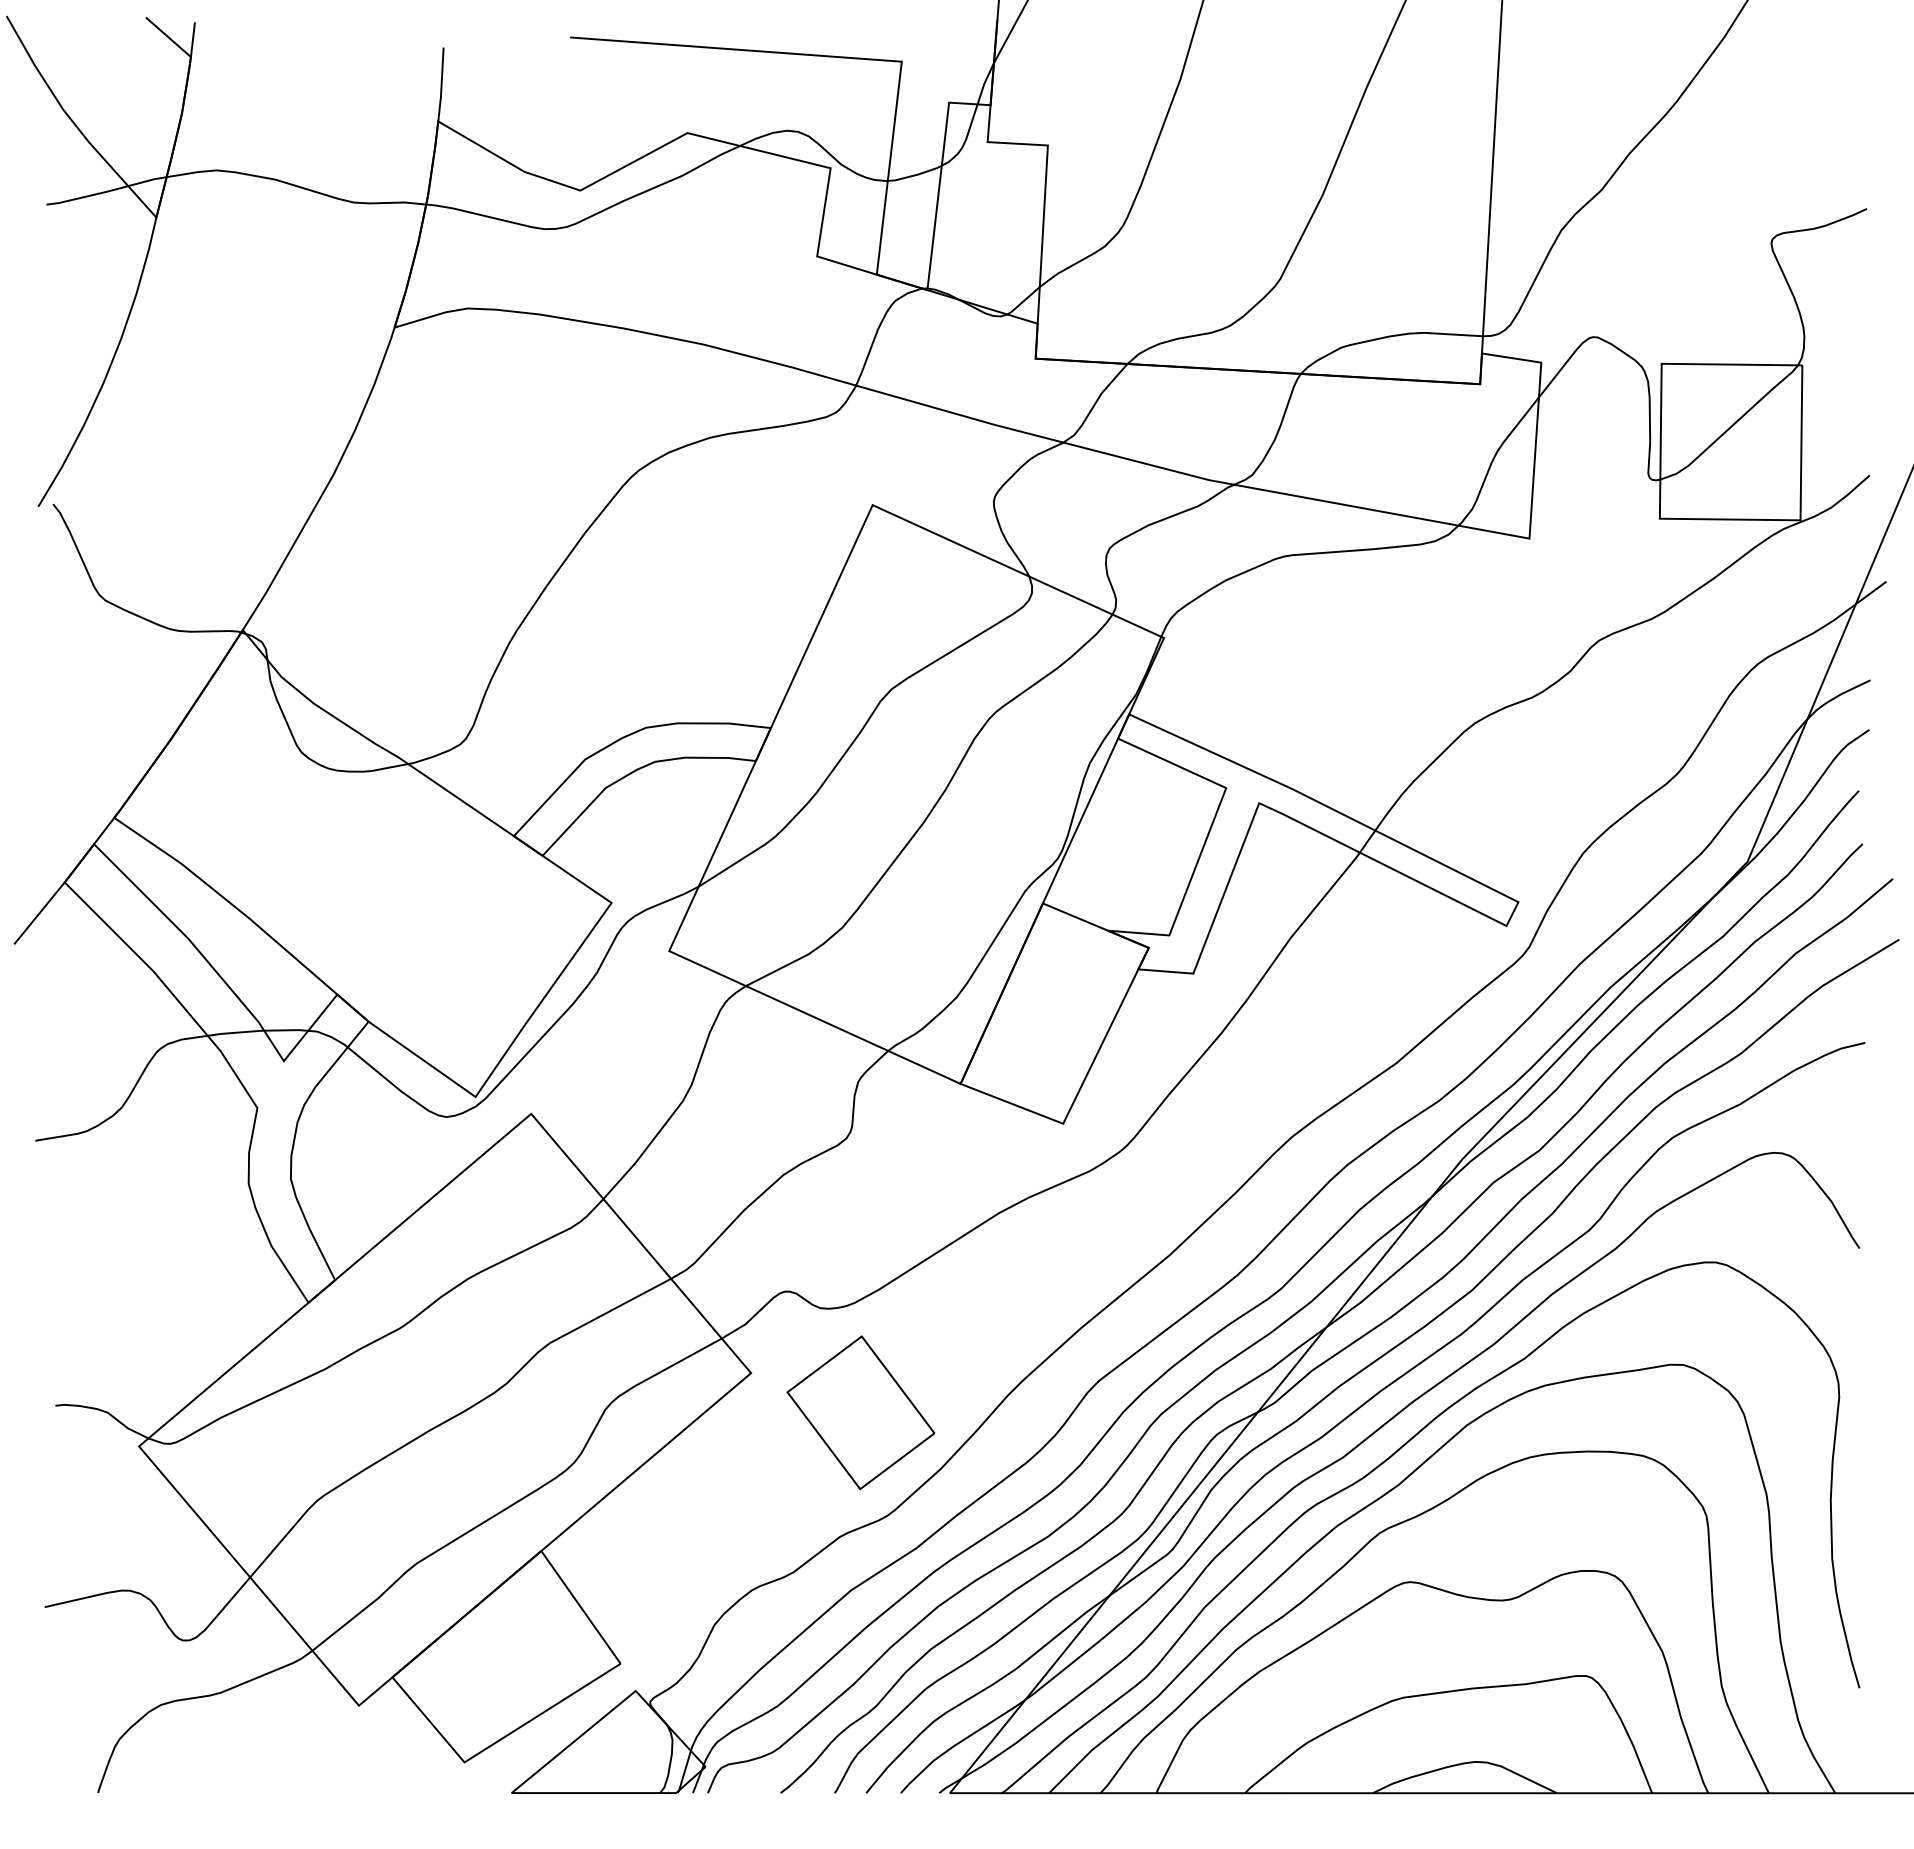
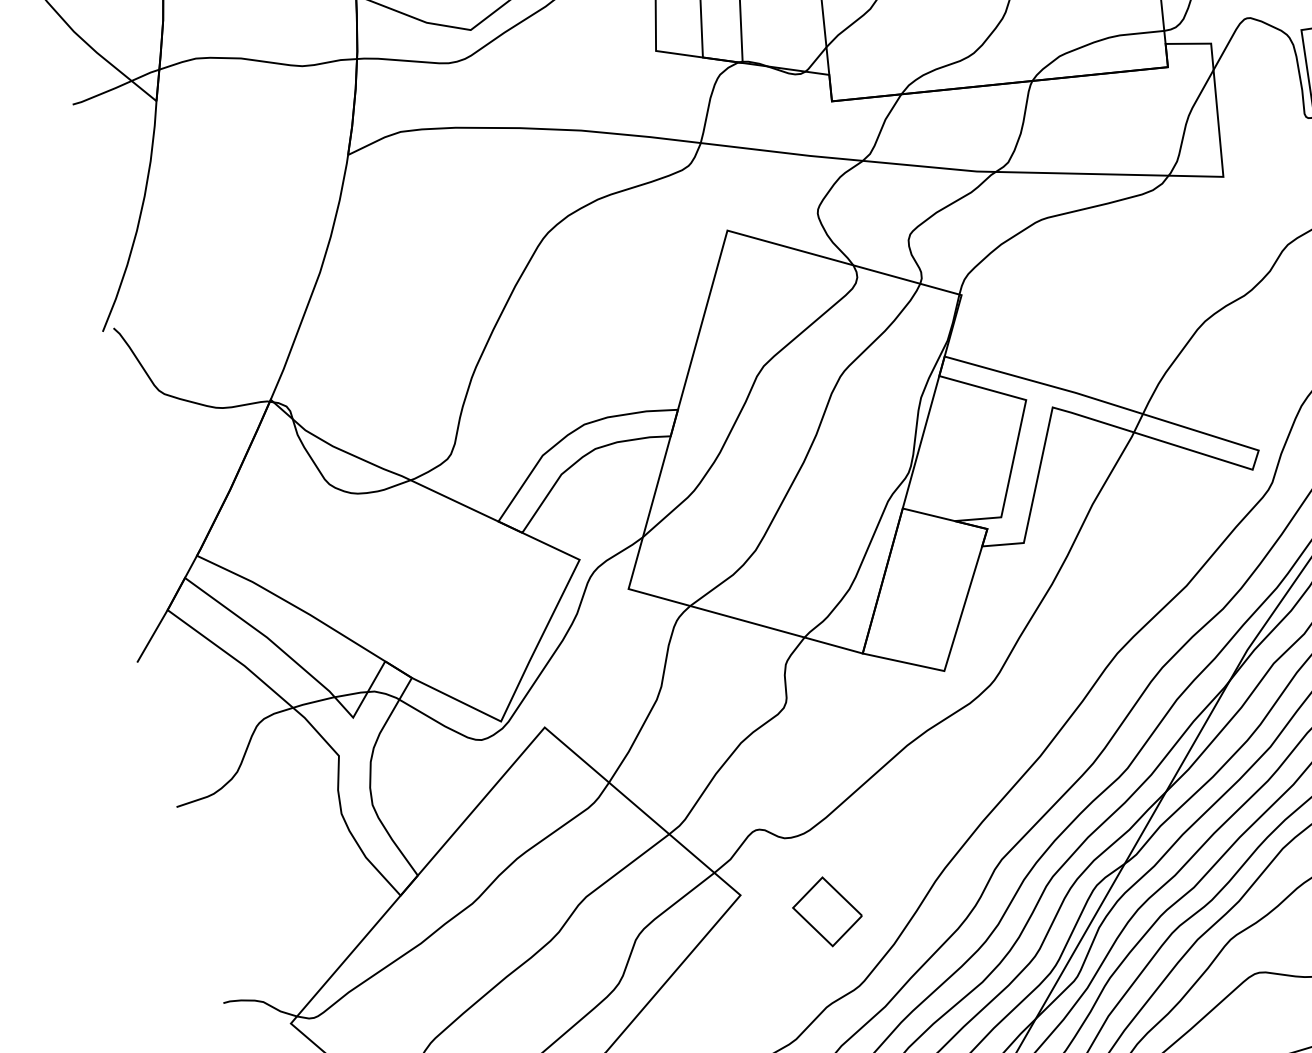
part: (860, 1412) -> (827, 911), size x0.6

